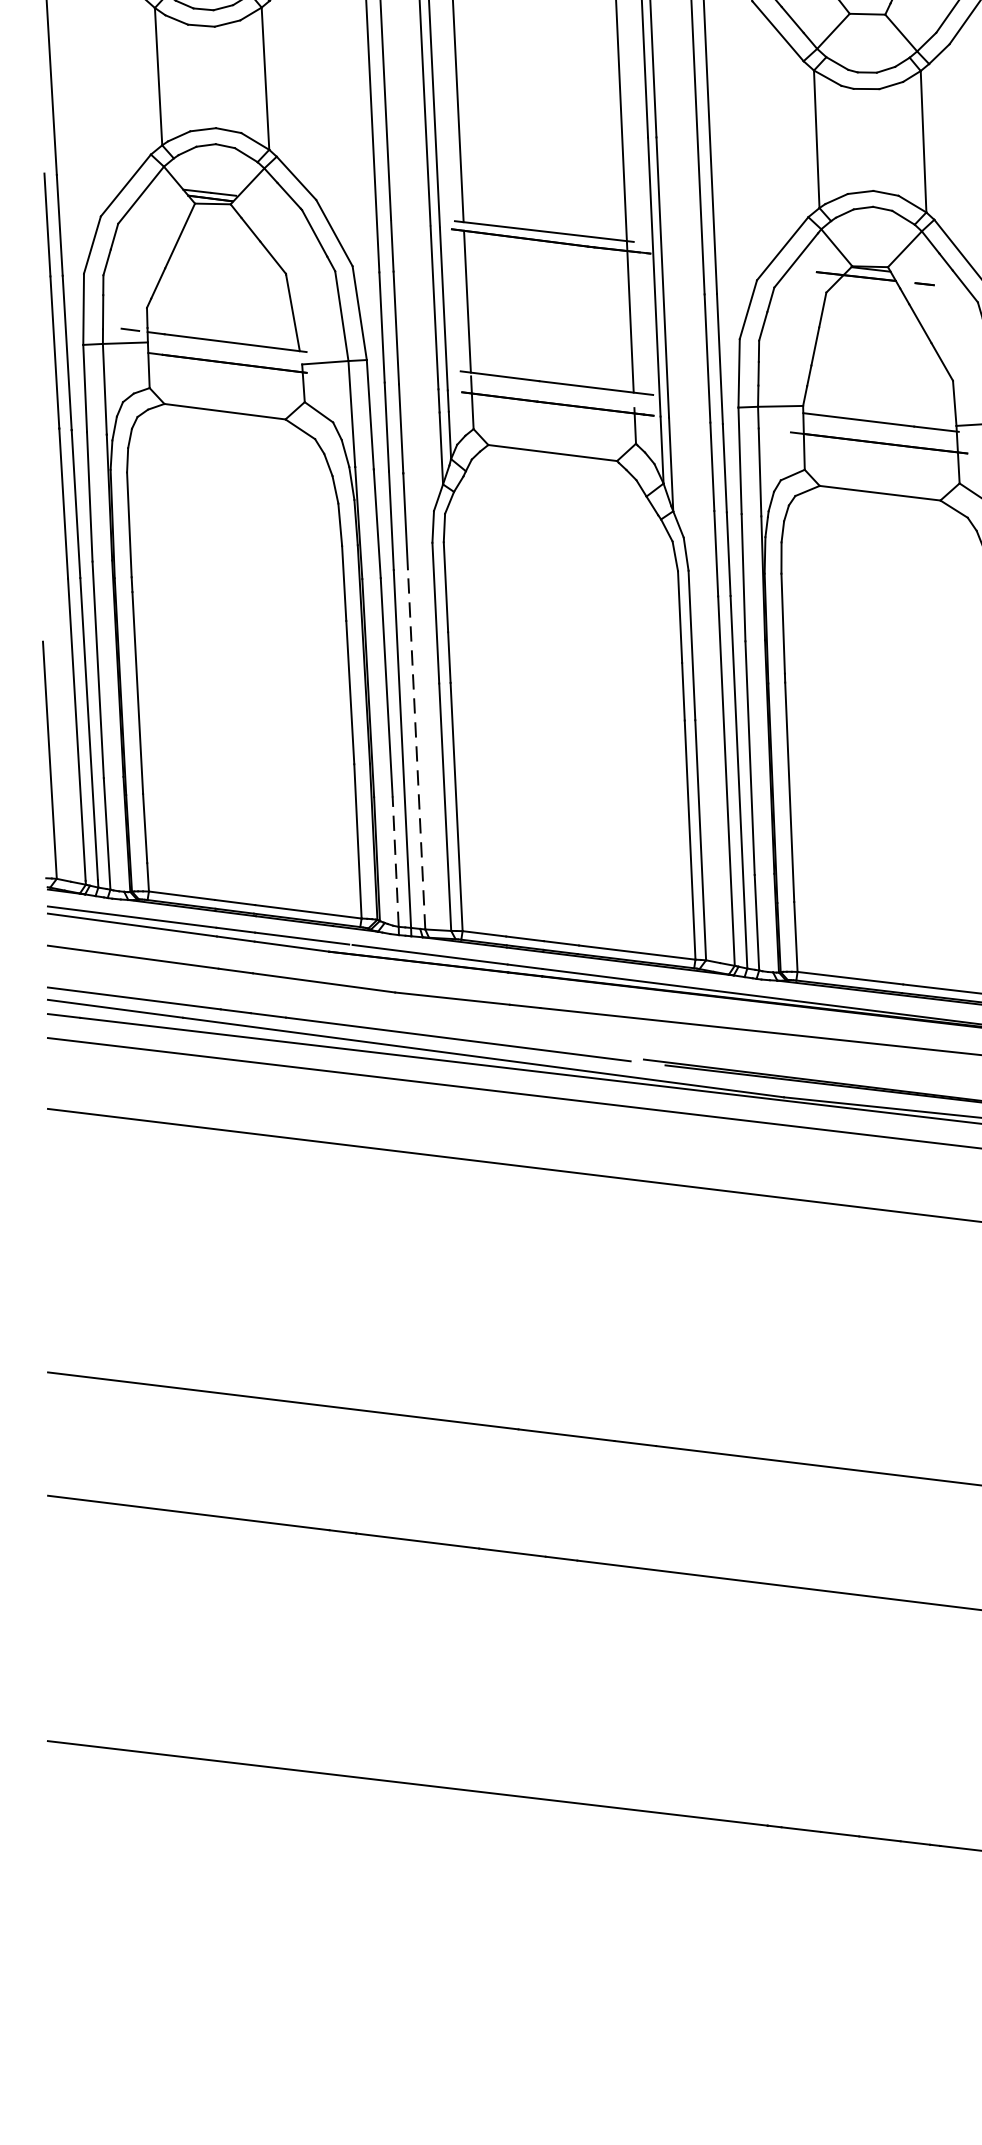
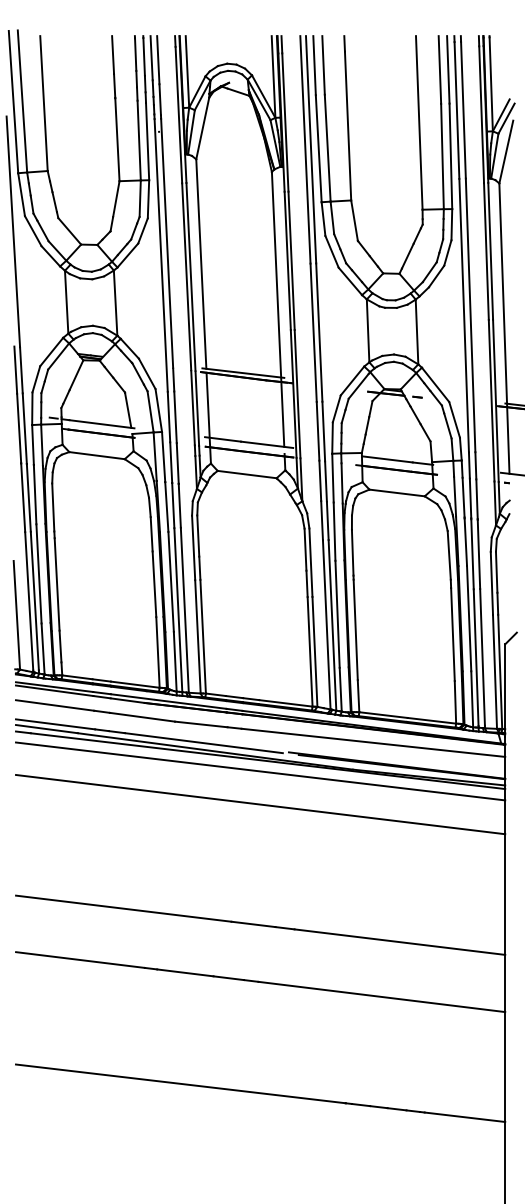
line: (415, 749) -> (184, 610), dashed -> solid
line: (396, 861) -> (175, 661), dashed -> solid

